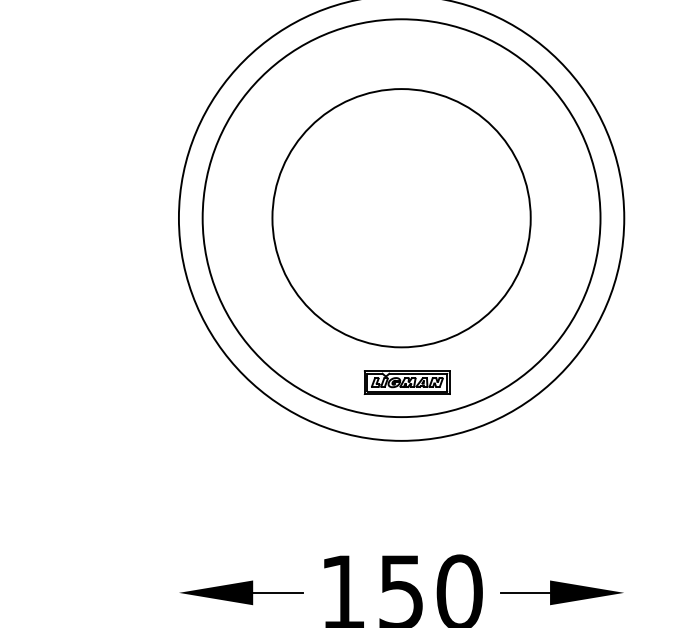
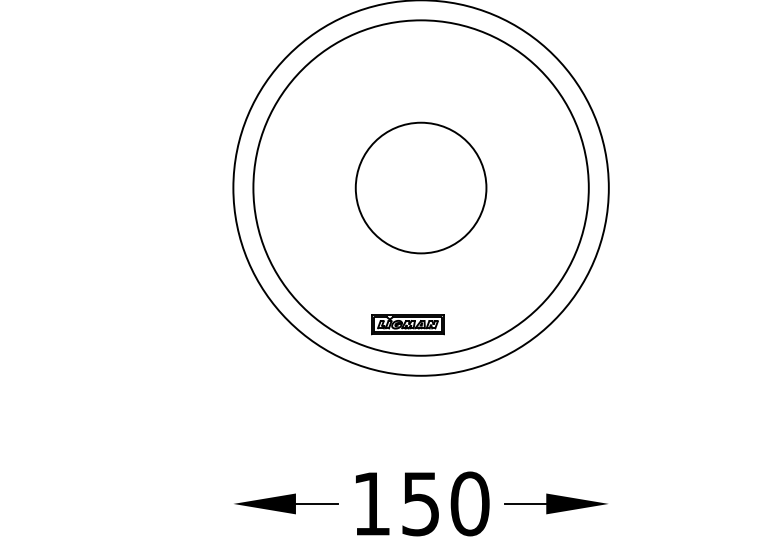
circle: (402, 217) -> (421, 187), size x0.6
part: (406, 382) -> (407, 324), moved

